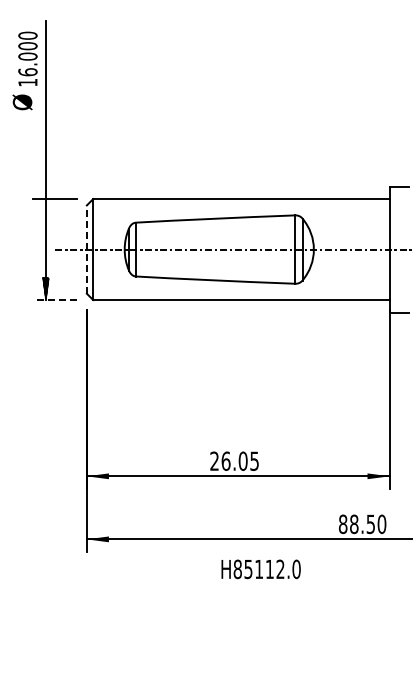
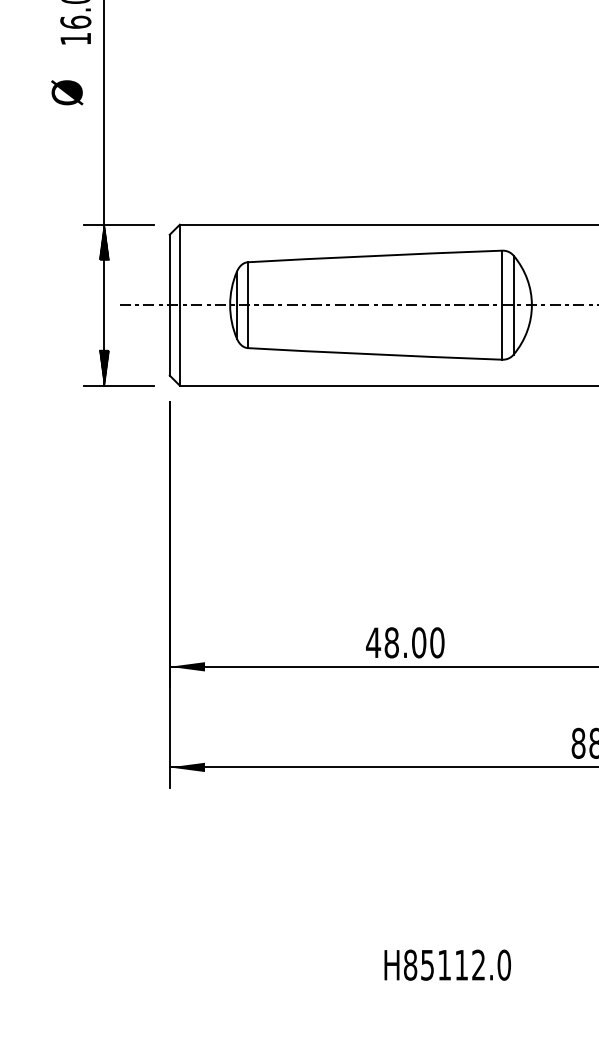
text: (22, 102) -> (67, 92), moved
hatch: (45, 210) -> (103, 242), added
line: (86, 249) -> (169, 305), dashed -> solid
line: (55, 300) -> (119, 386), dashed -> solid
text: (234, 460) -> (405, 641), 26.05 -> 48.00
text: (260, 569) -> (446, 965), moved

